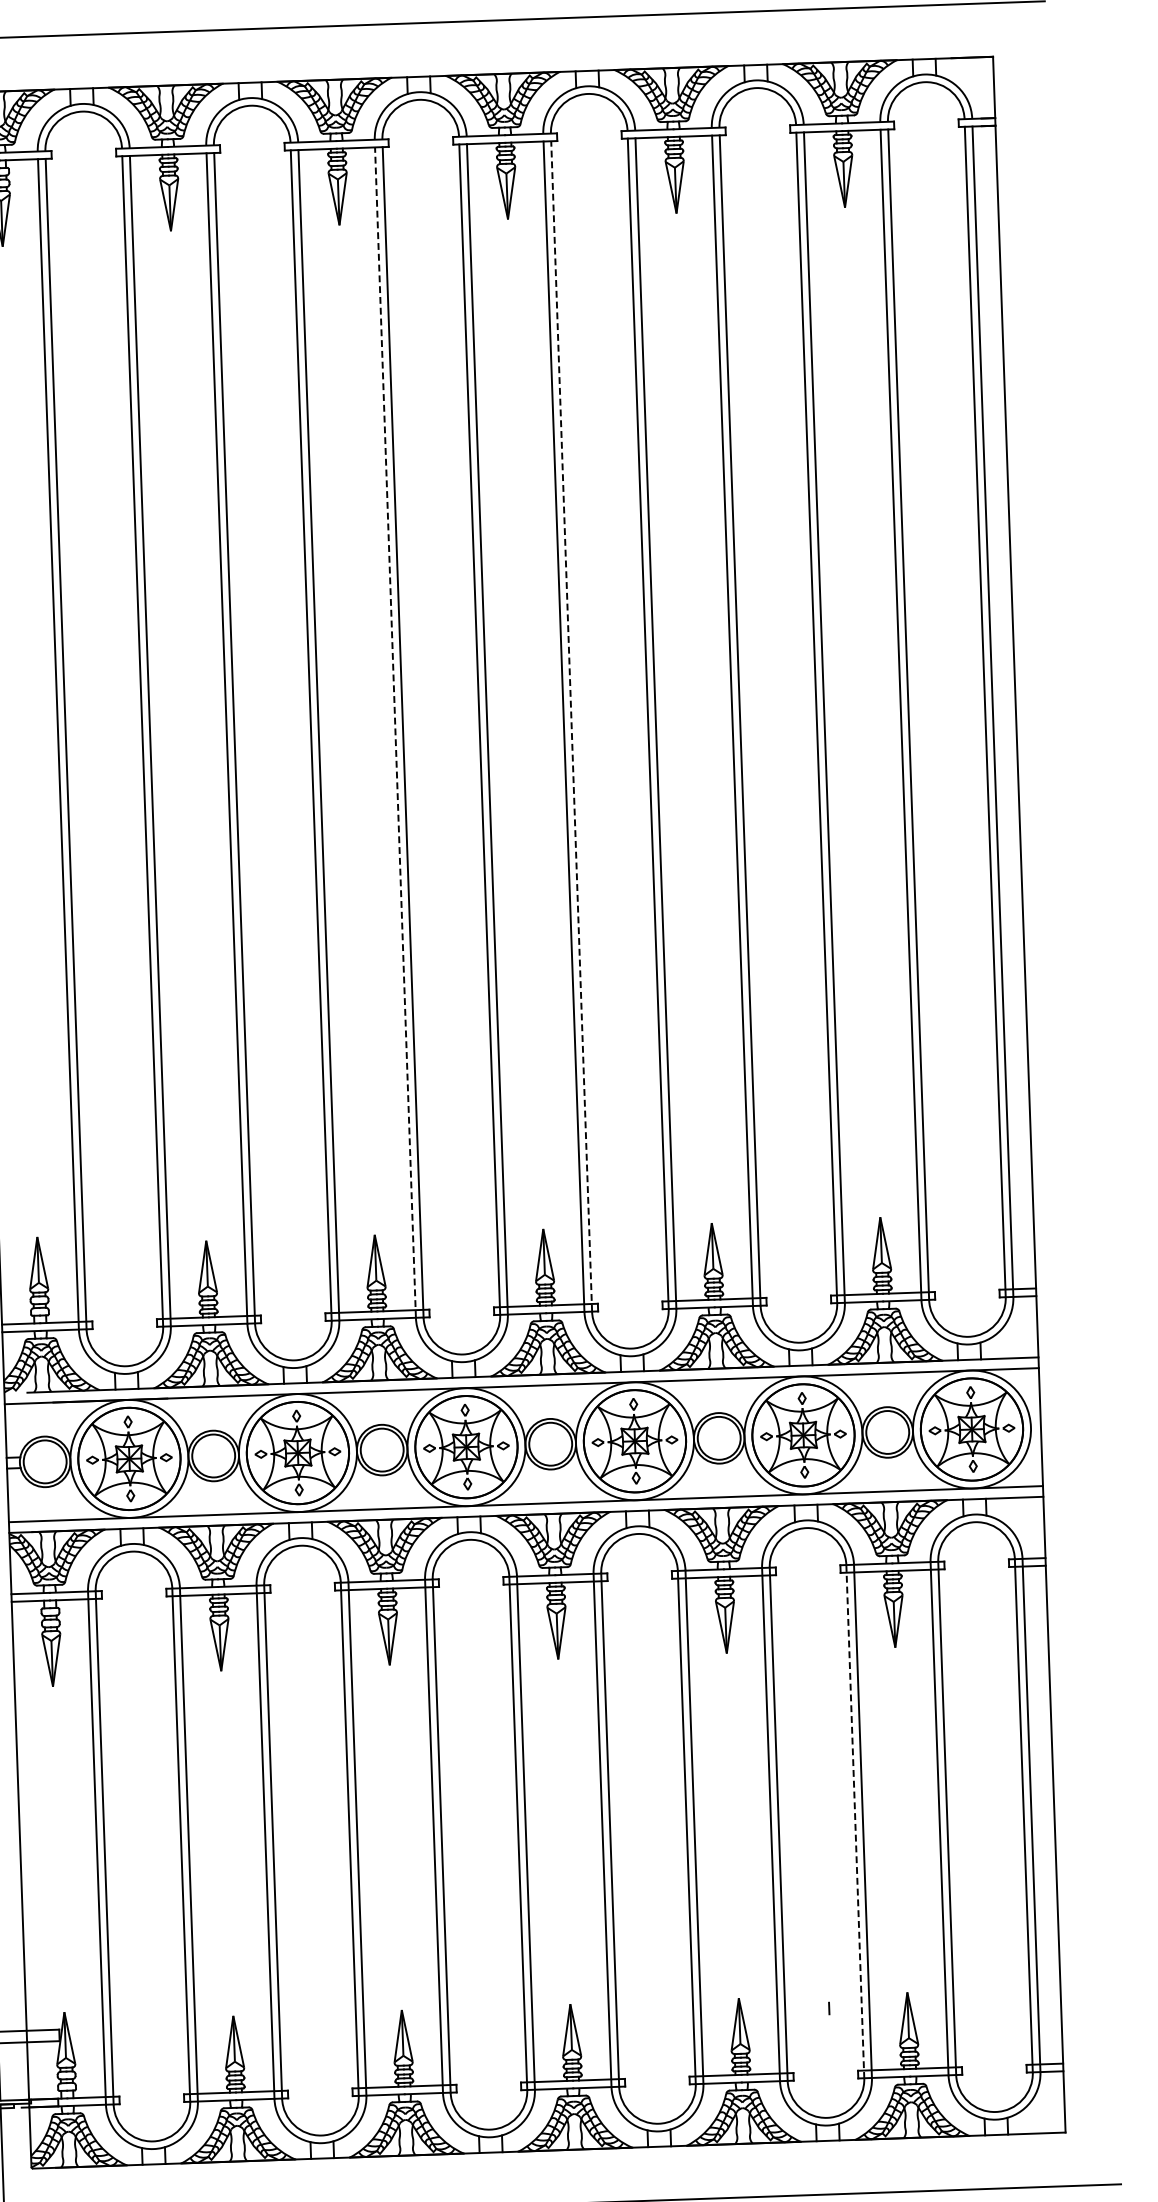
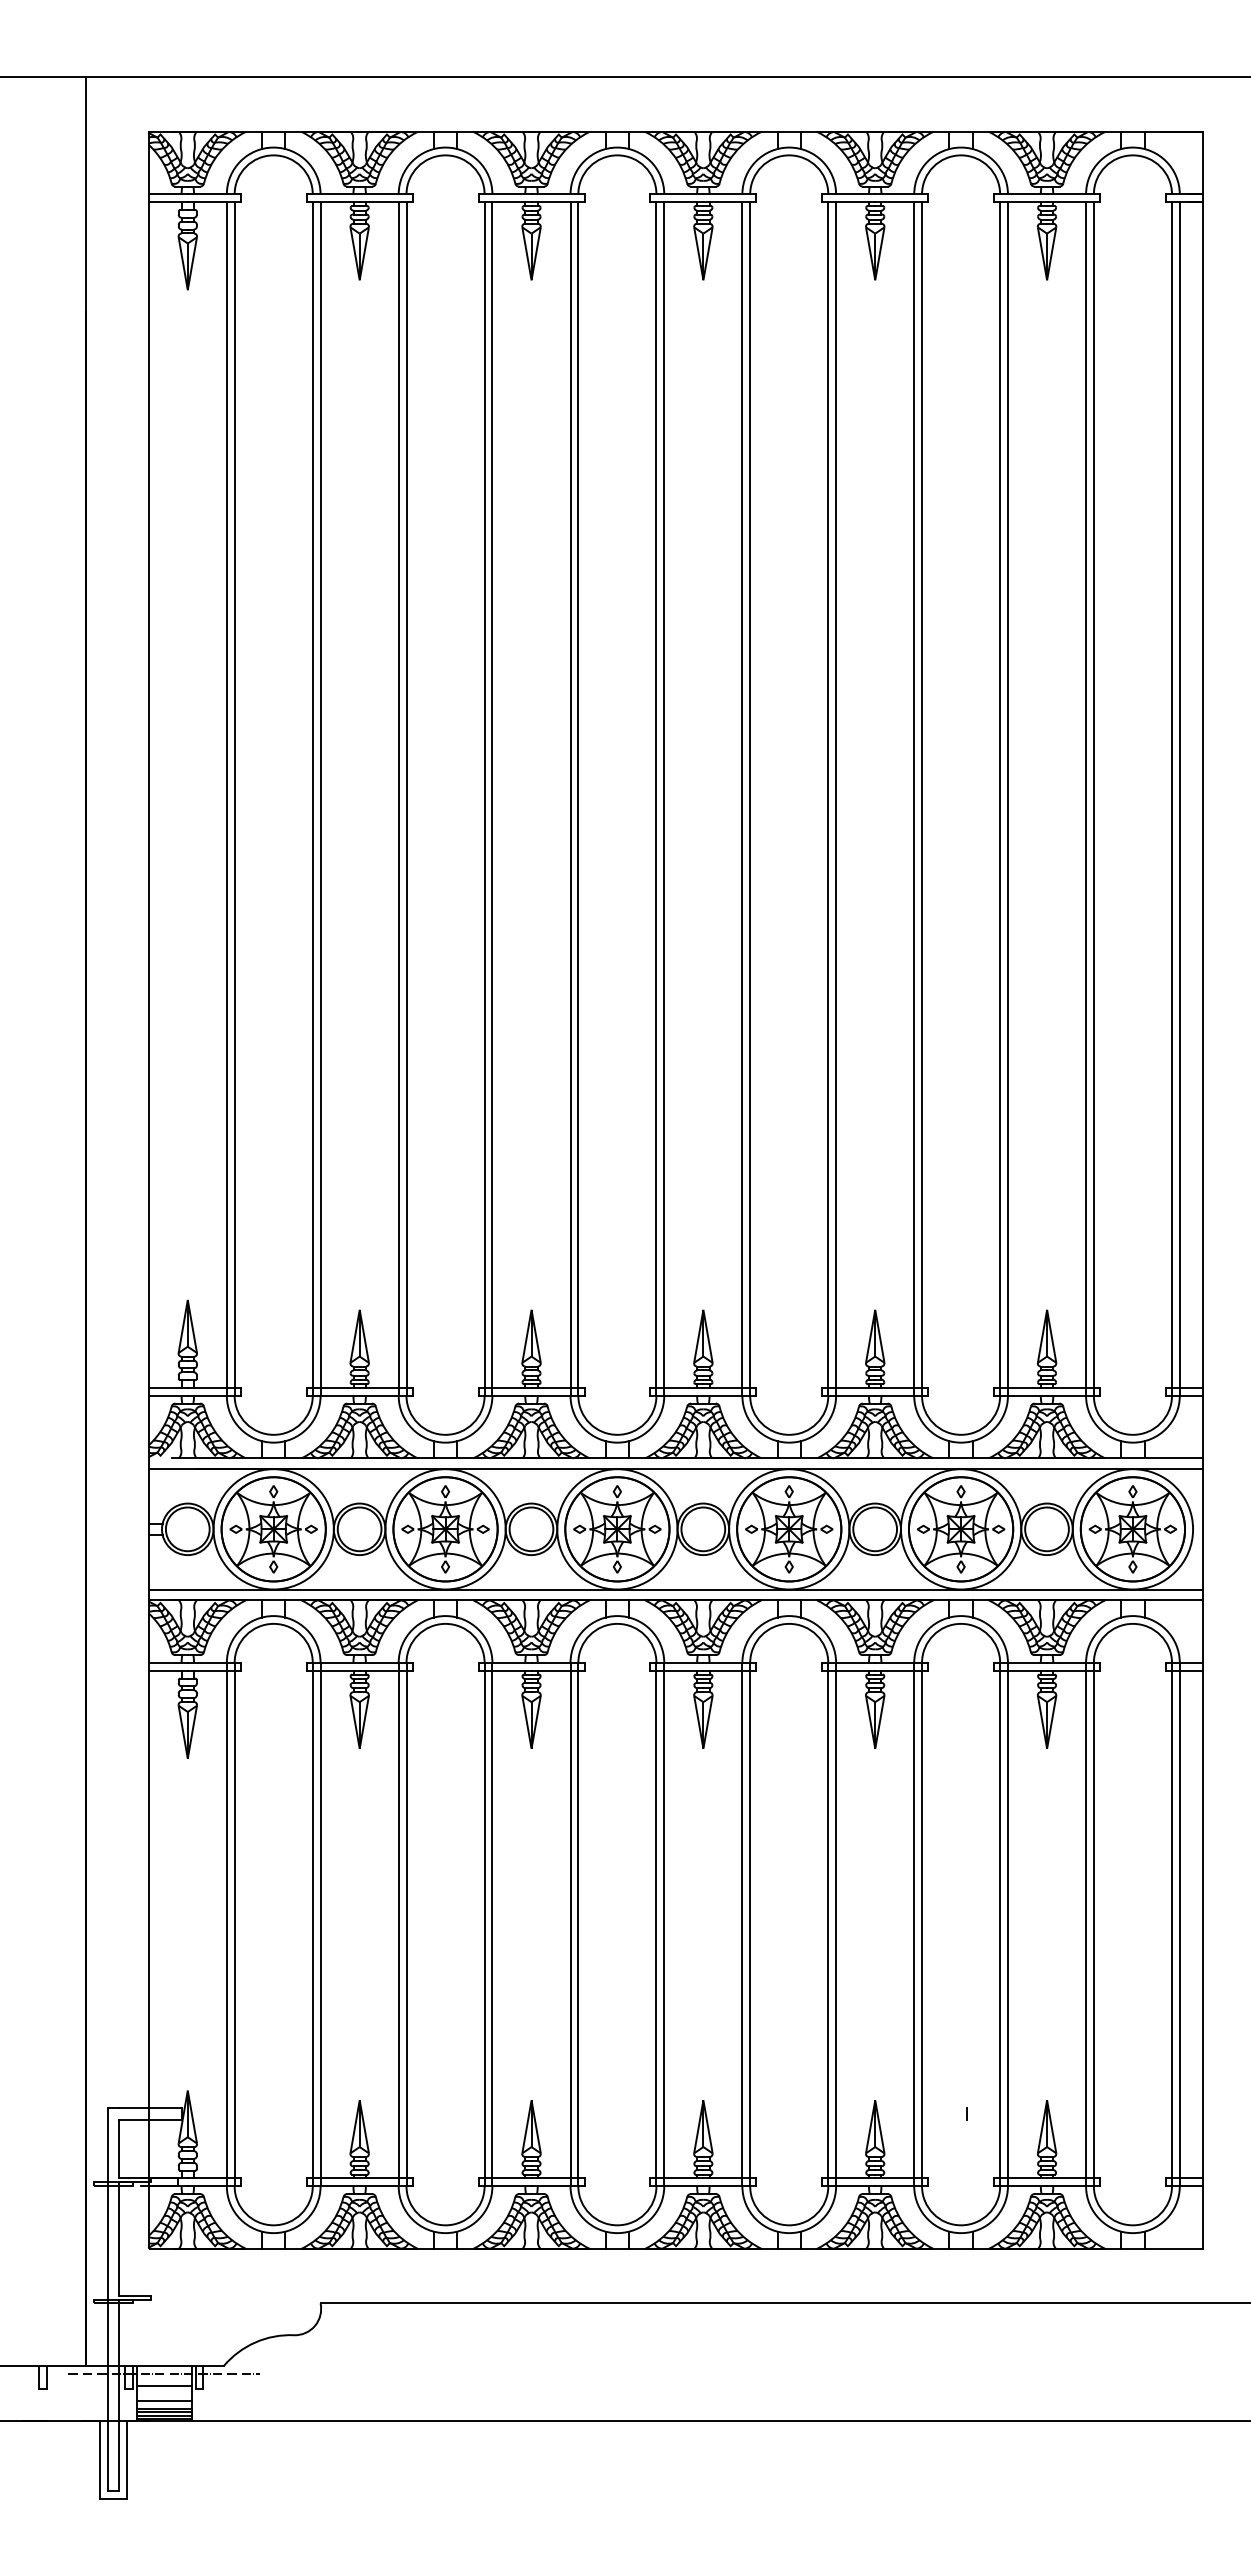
line: (571, 726) -> (750, 799), dashed -> solid
line: (395, 733) -> (570, 799), dashed -> solid
line: (855, 1821) -> (1000, 1924), dashed -> solid

